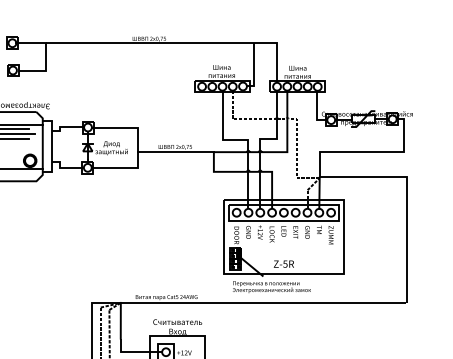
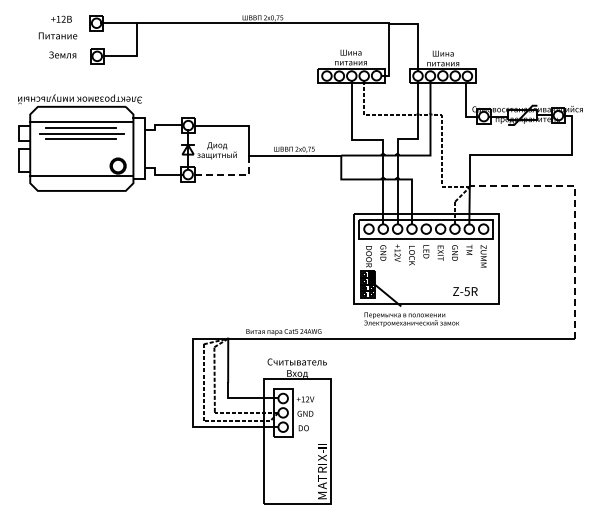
line: (123, 167) -> (231, 174), solid -> dashed
line: (406, 196) -> (575, 209), solid -> dashed
text: (284, 264) -> (465, 291), moved

